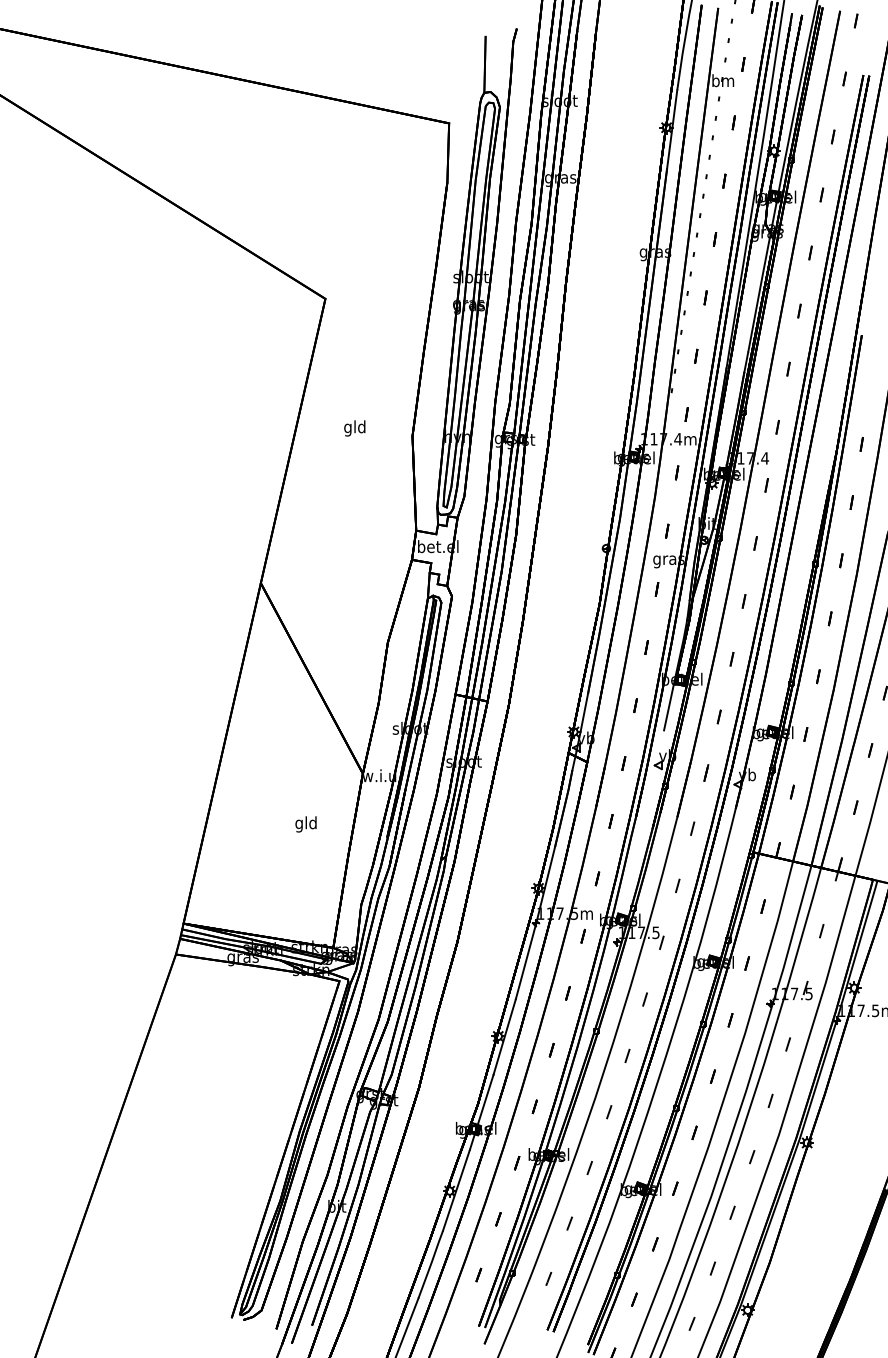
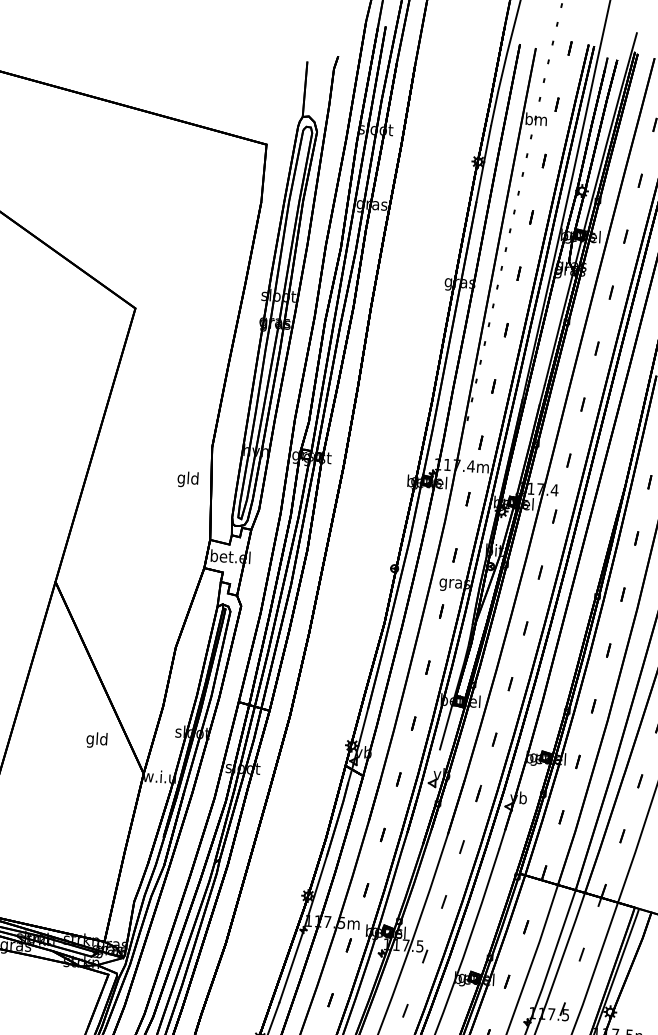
text: (354, 428) -> (187, 479), moved
text: (305, 824) -> (96, 740), moved

